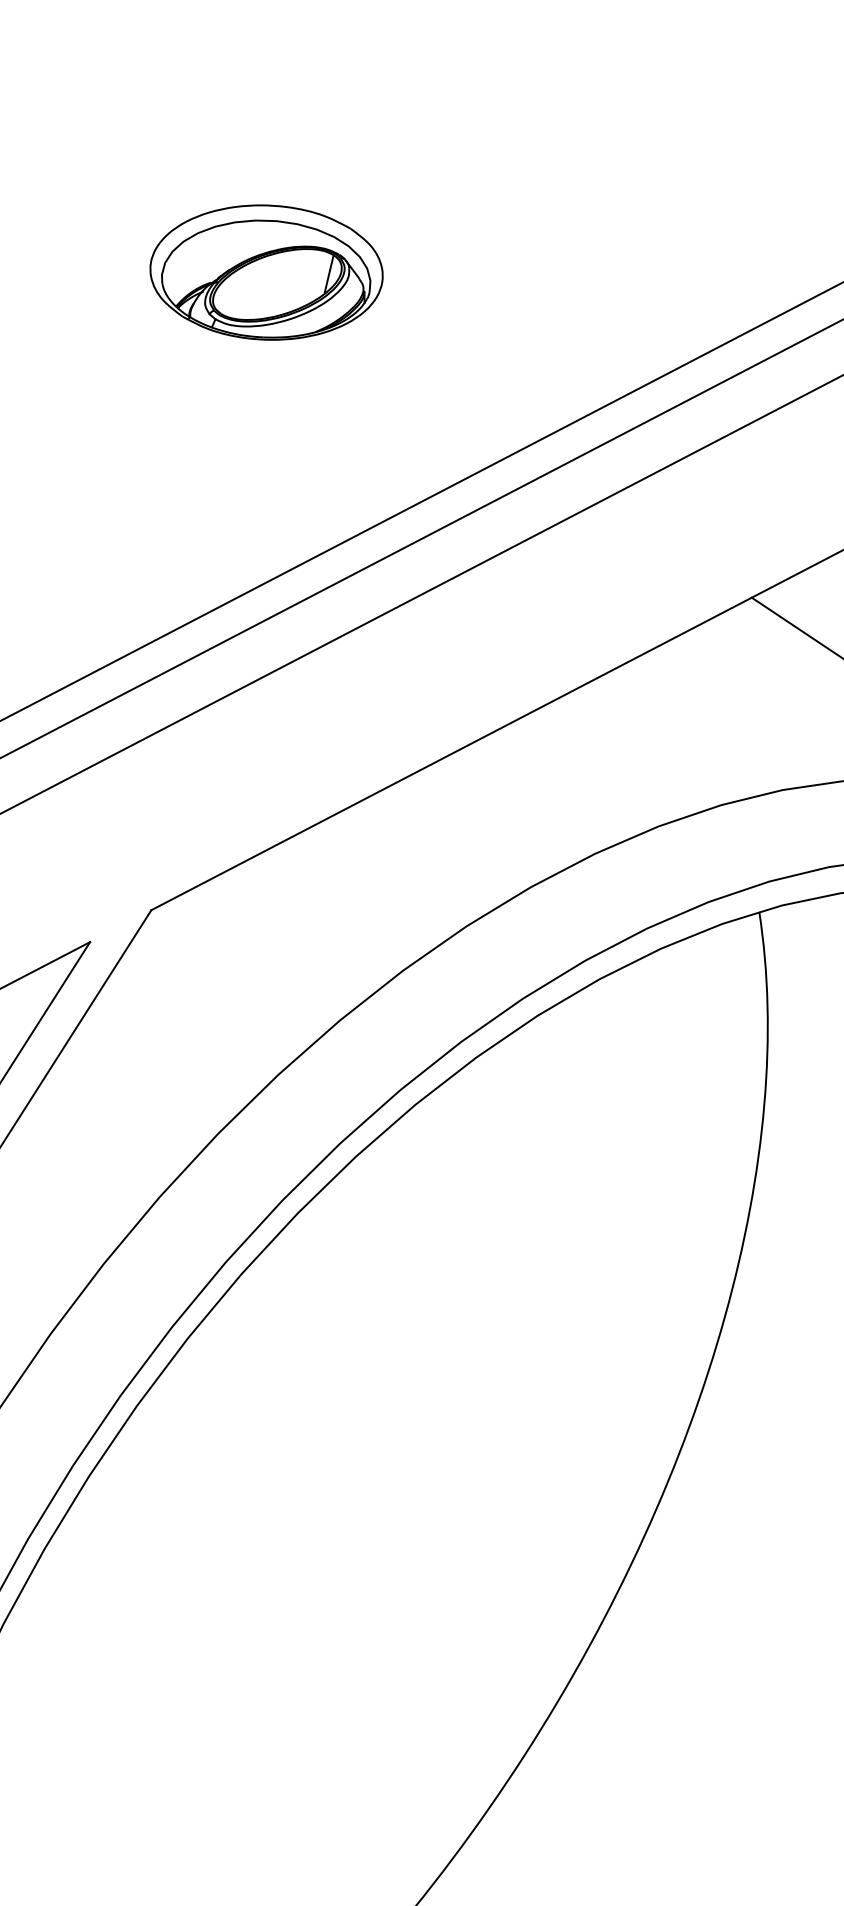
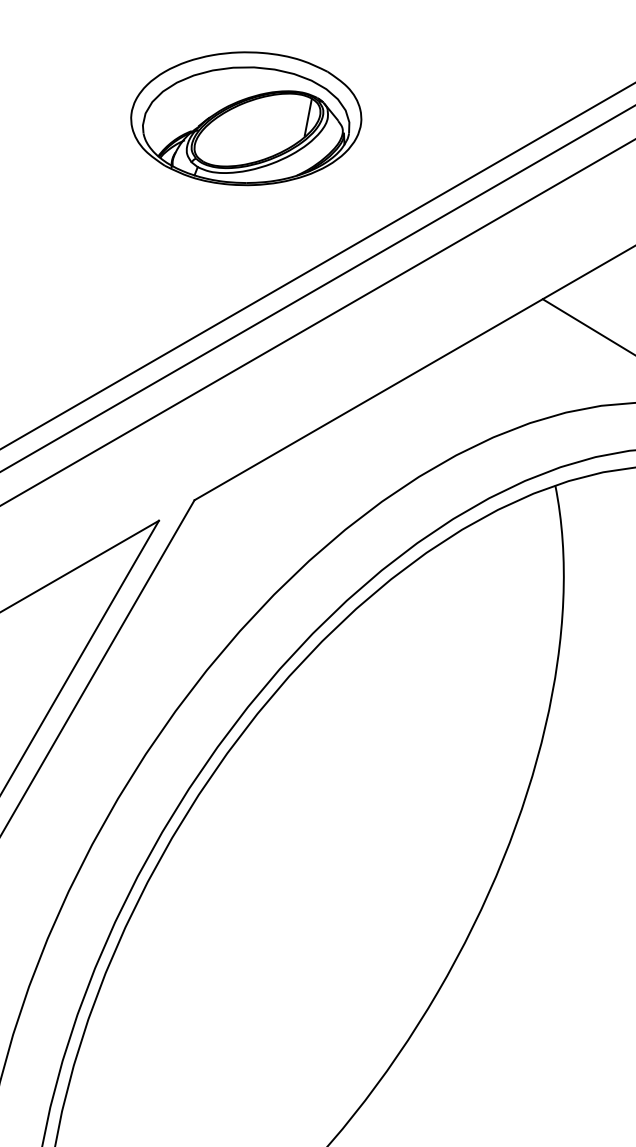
part: (266, 272) -> (246, 118), size x1.67

